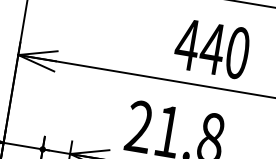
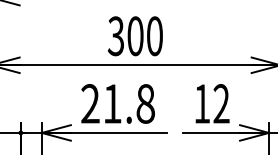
text: (199, 46) -> (125, 36), 440 -> 300

